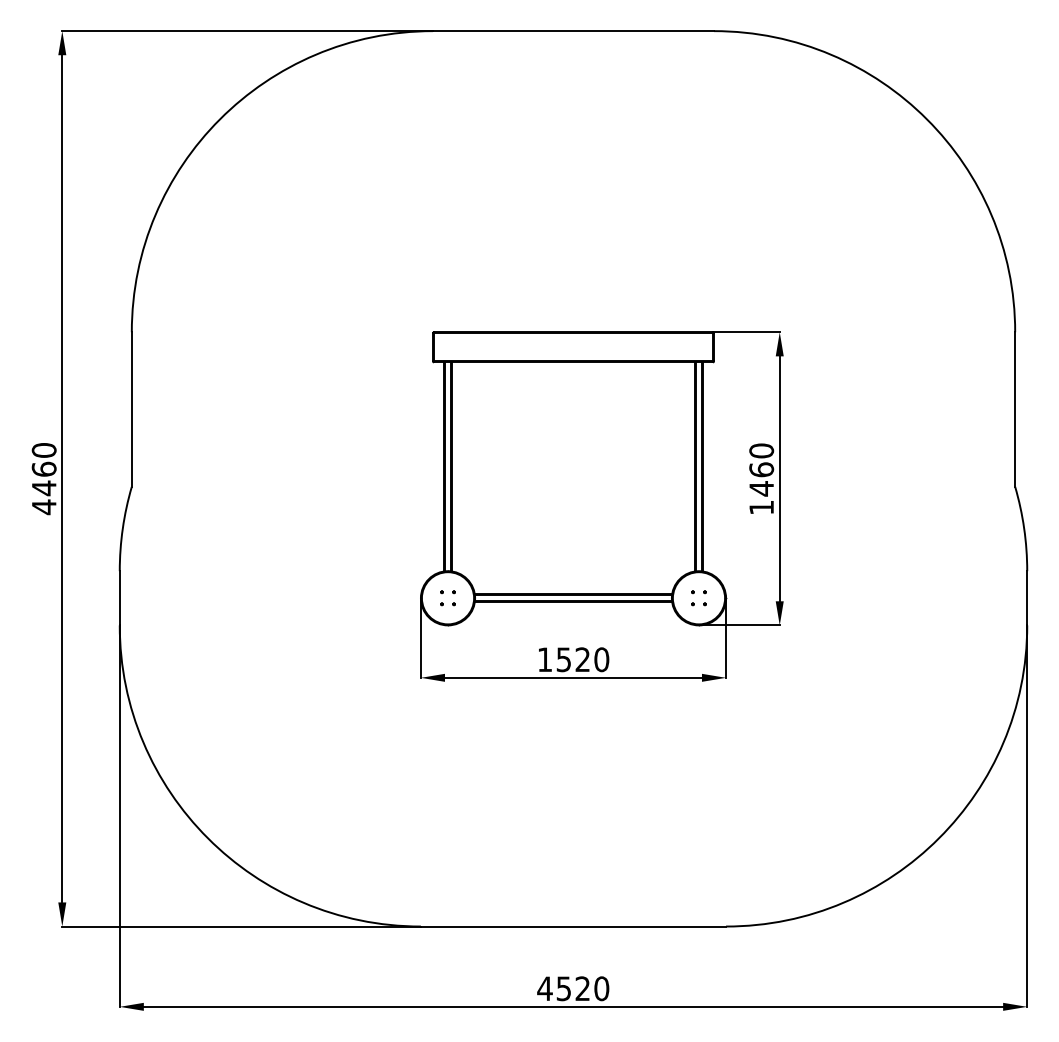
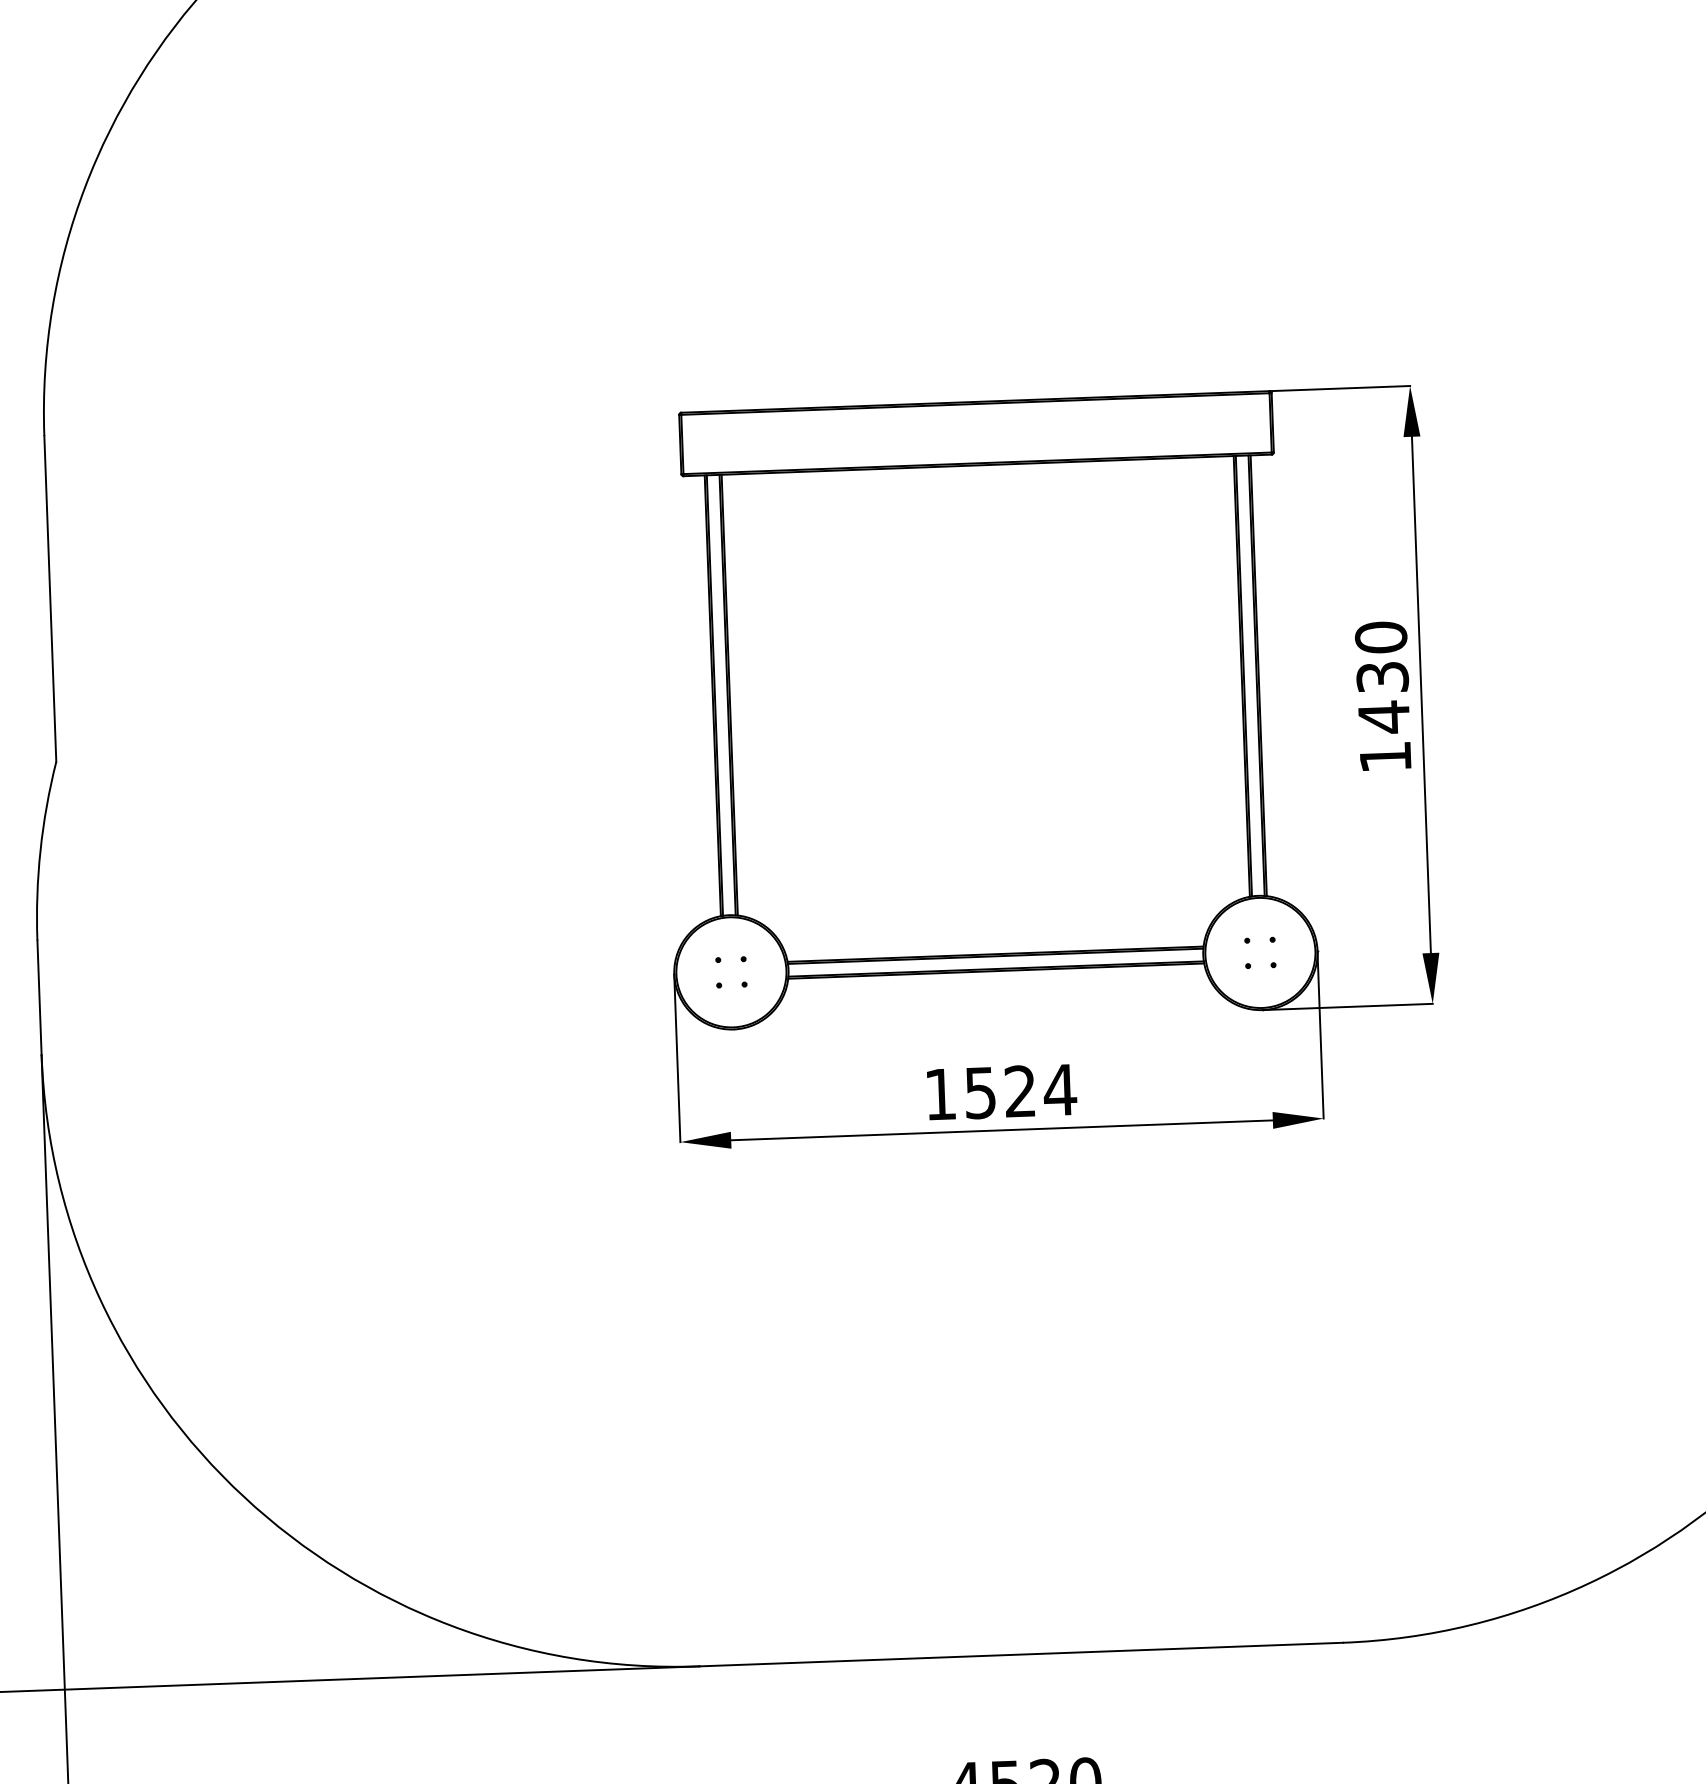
text: (761, 469) -> (1382, 676), 1460 -> 1430
text: (601, 659) -> (1059, 1089), 1520 -> 1524

